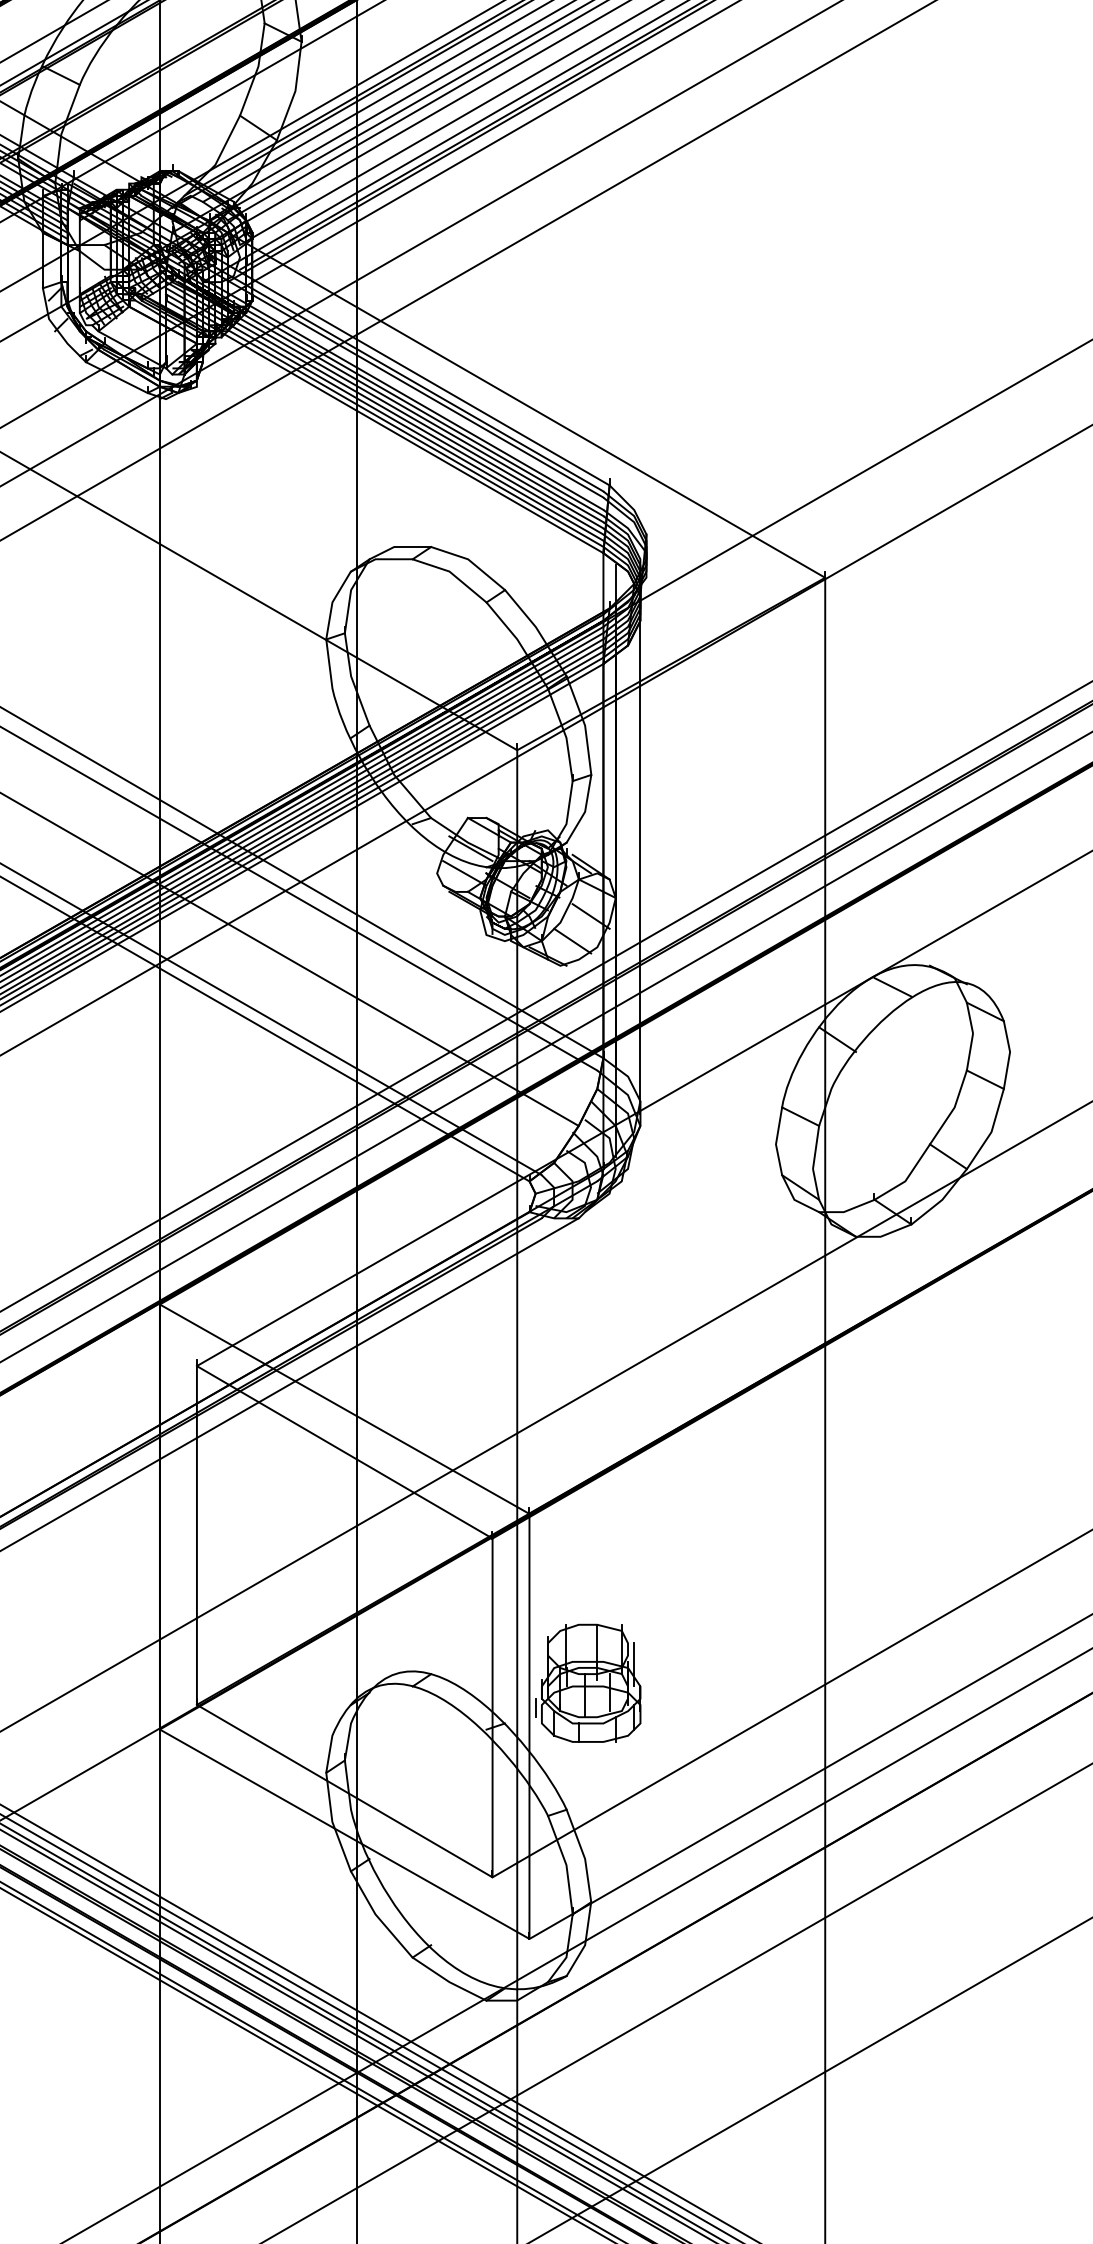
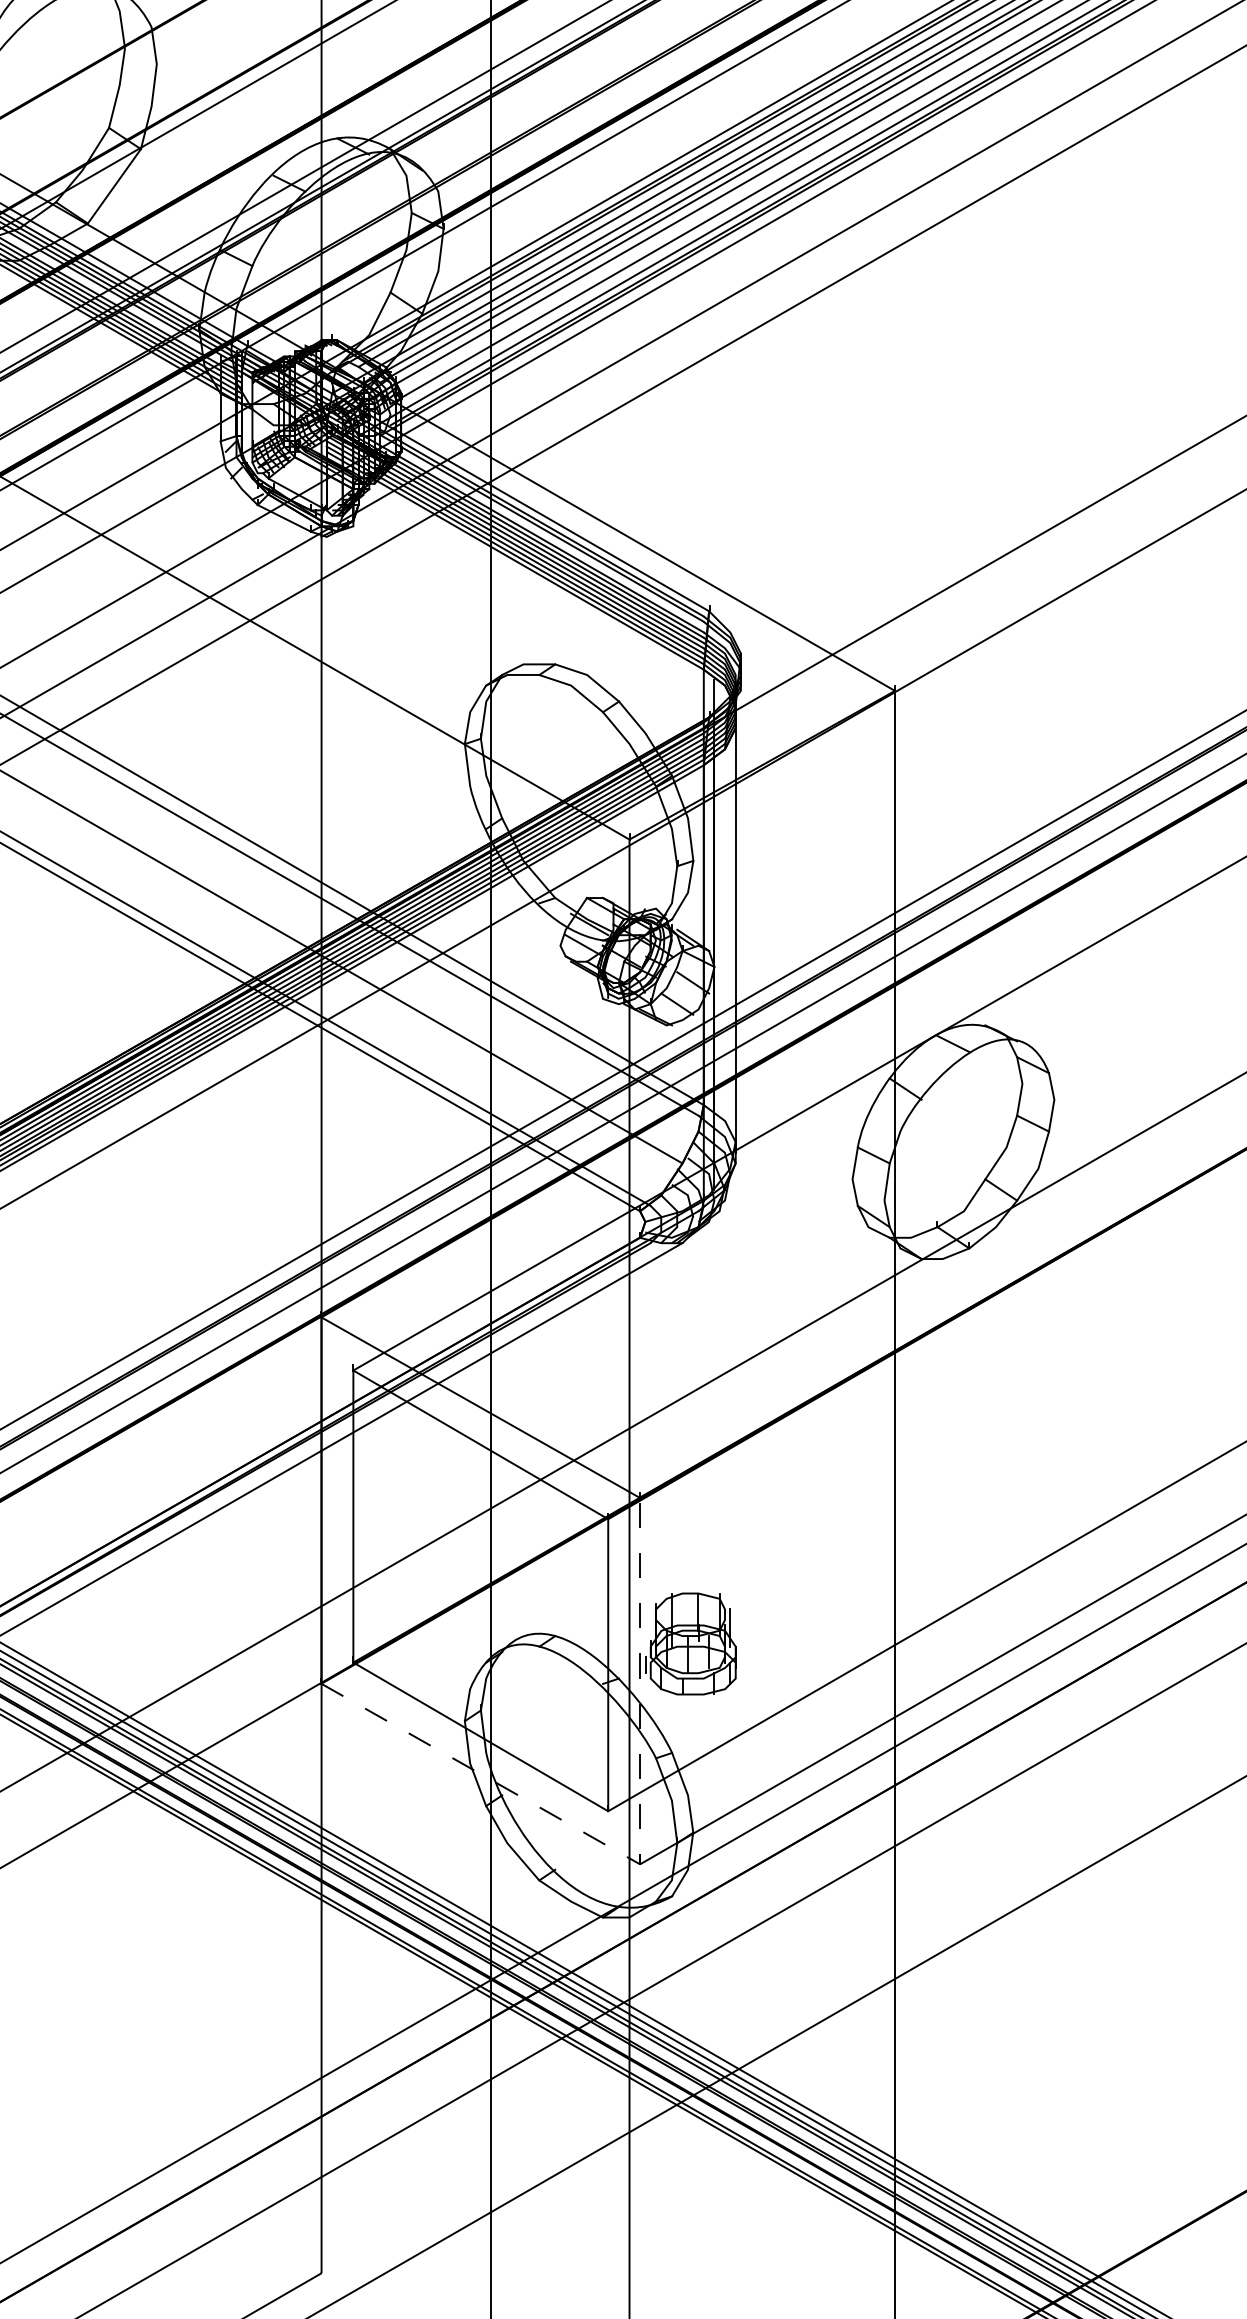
line: (529, 1939) -> (640, 1864), solid -> dashed

